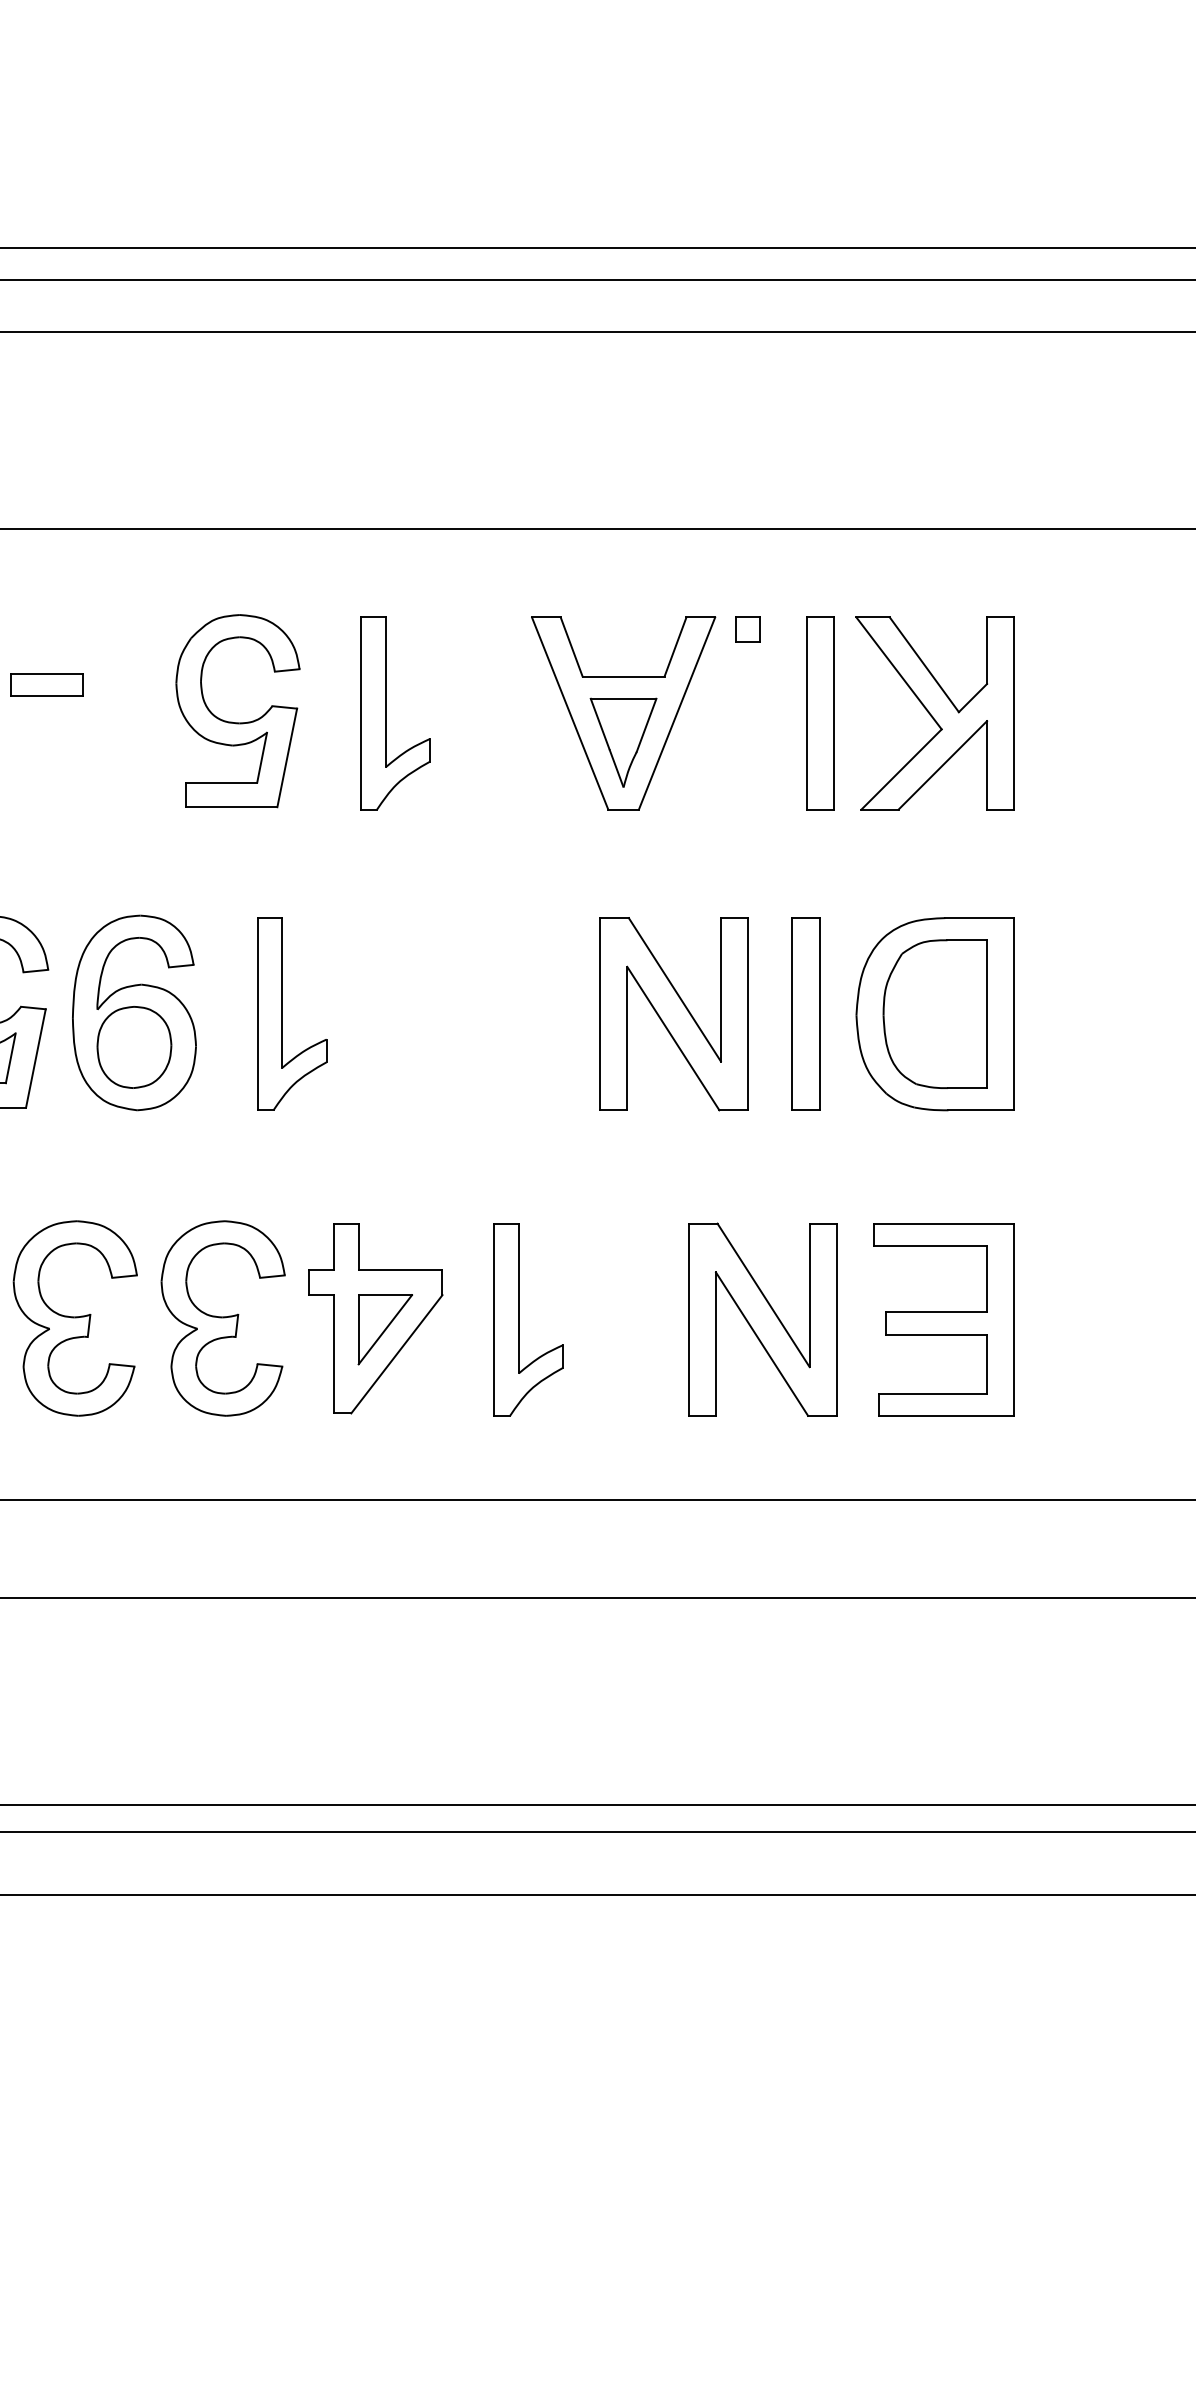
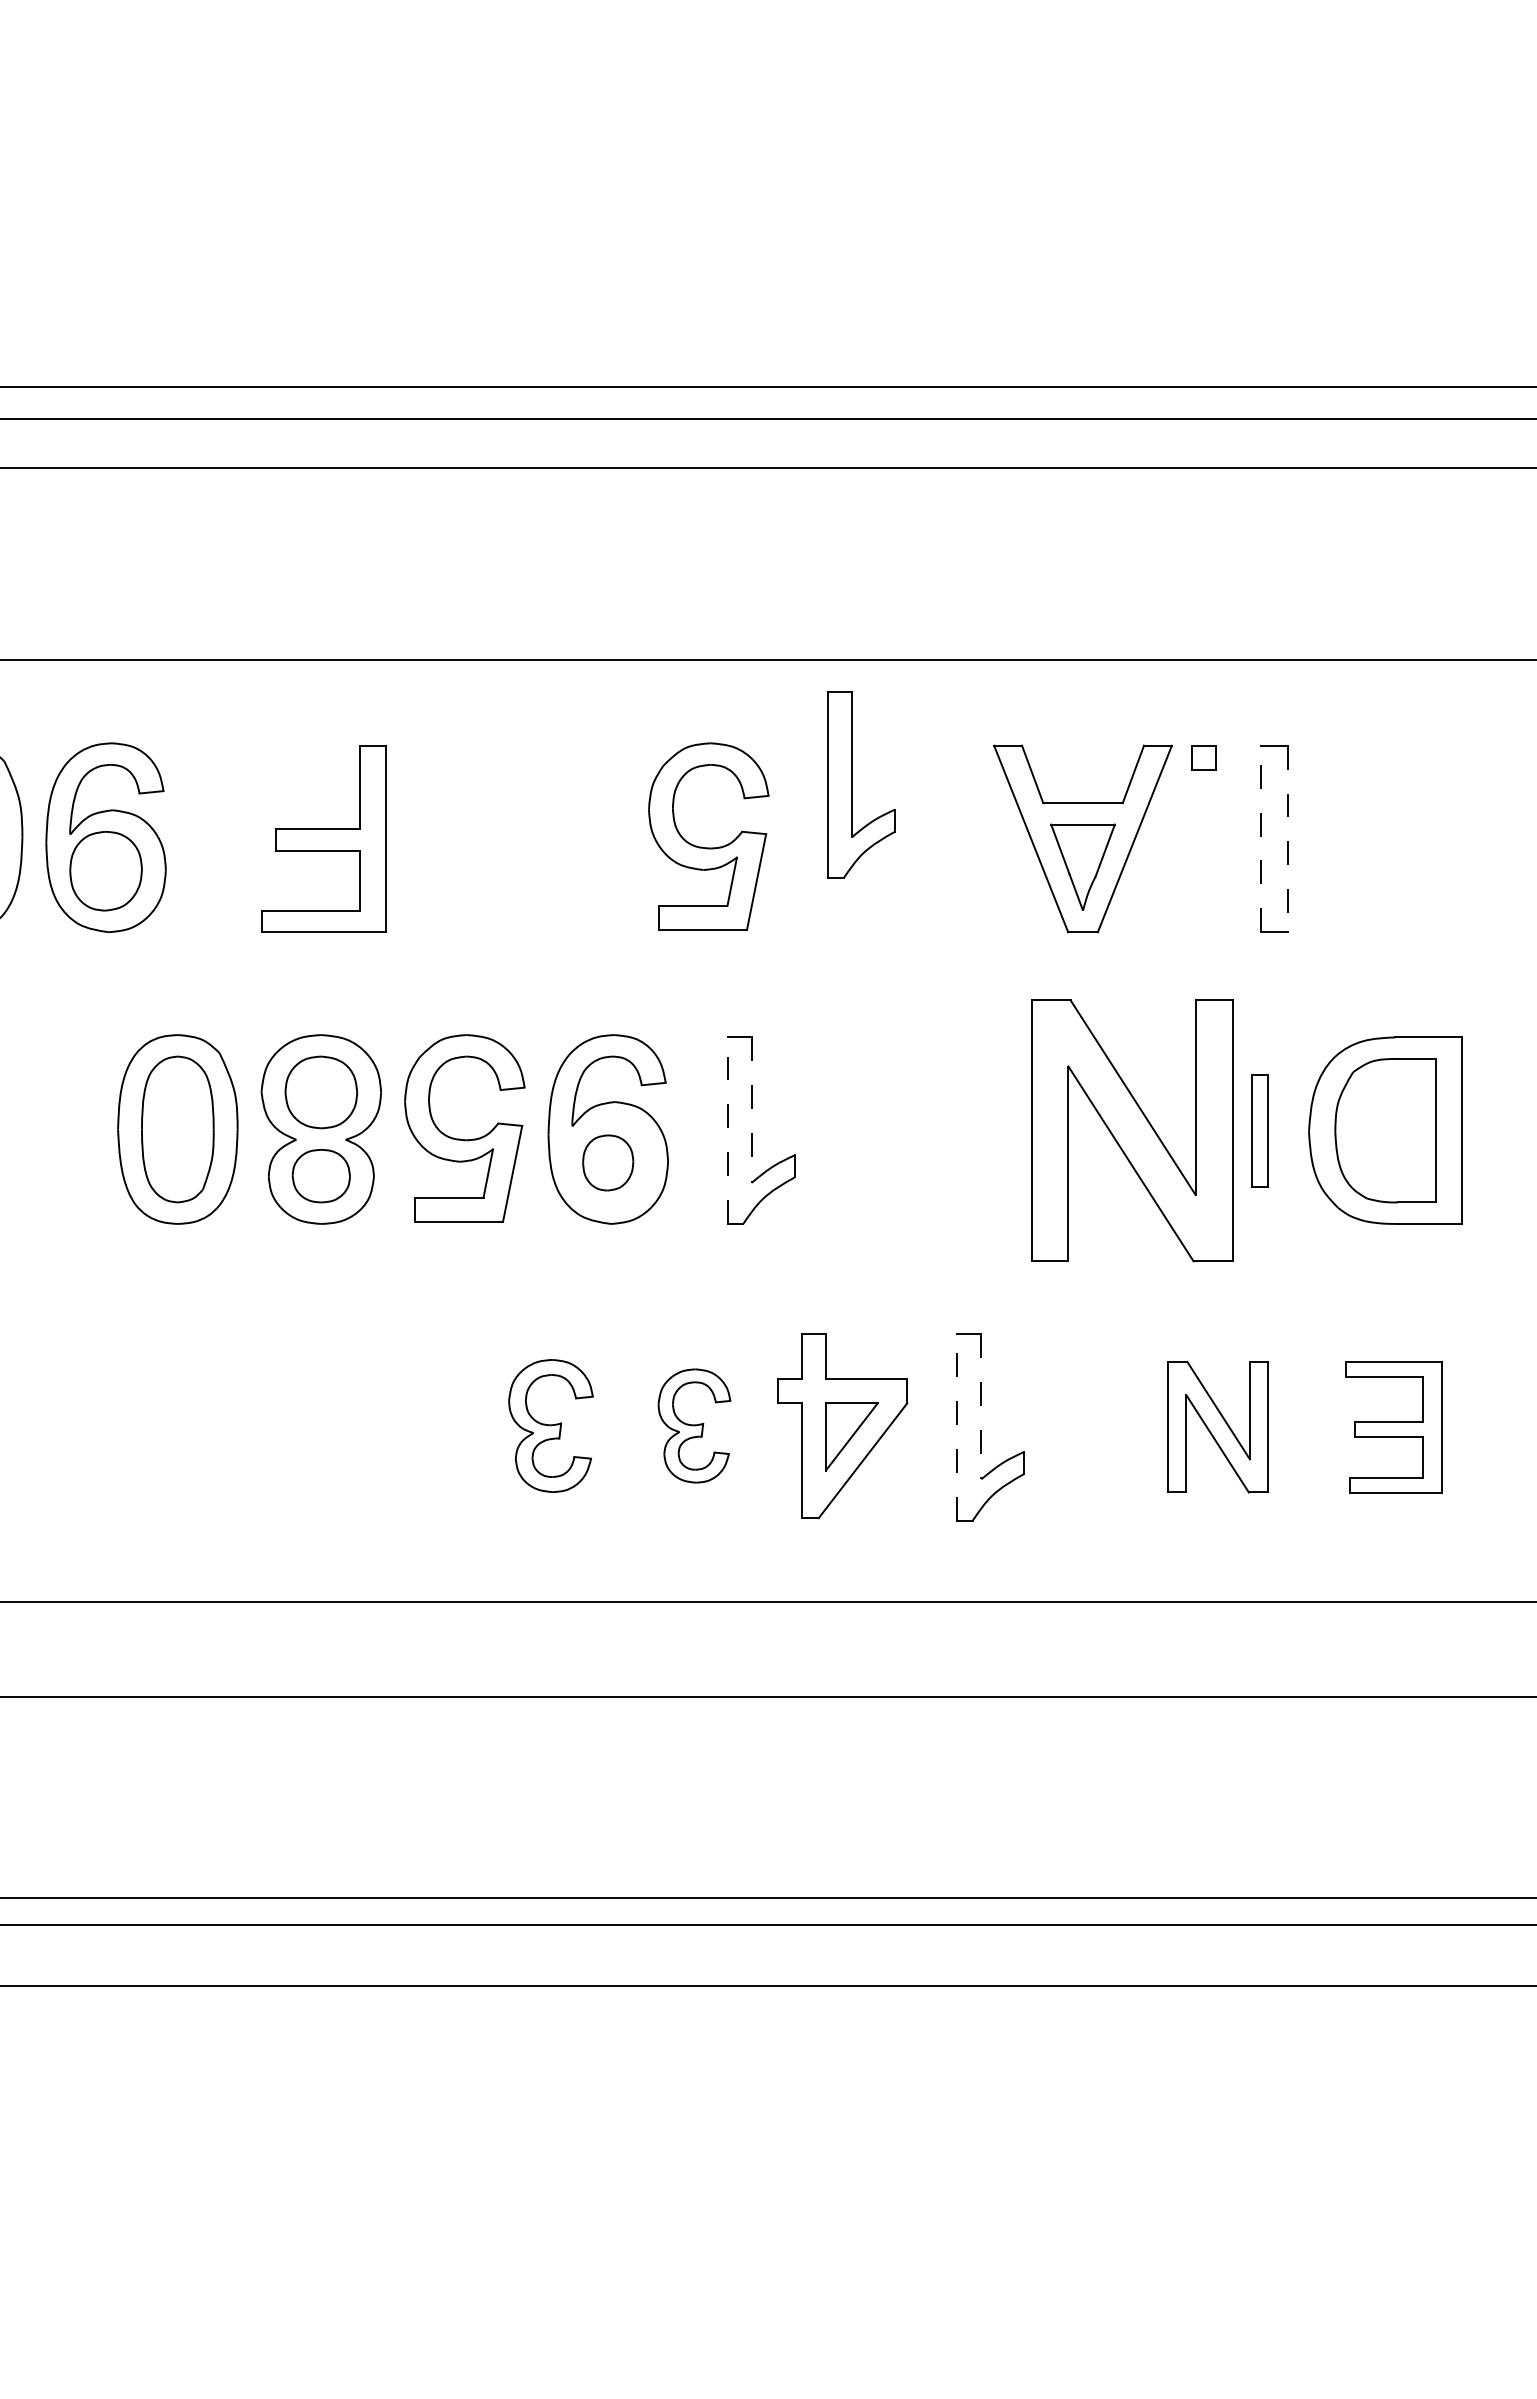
part: (47, 685) -> (523, 811), removed
part: (386, 713) -> (852, 784), moved
line: (807, 713) -> (1261, 838), solid -> dashed
part: (935, 713) -> (1385, 838), removed
line: (834, 714) -> (1287, 839), solid -> dashed
line: (281, 993) -> (751, 1110), solid -> dashed
line: (257, 1013) -> (727, 1130), solid -> dashed
part: (673, 1013) -> (1131, 1130), size x1.4
part: (805, 1013) -> (1259, 1130), size x0.6
part: (133, 1046) -> (607, 1162), size x0.7
line: (518, 1298) -> (981, 1406), solid -> dashed
part: (74, 1317) -> (550, 1425), size x0.7
part: (223, 1317) -> (694, 1425), size x0.6
line: (494, 1318) -> (957, 1426), solid -> dashed
part: (762, 1318) -> (1217, 1426), size x0.7
part: (943, 1320) -> (1393, 1427), size x0.7

